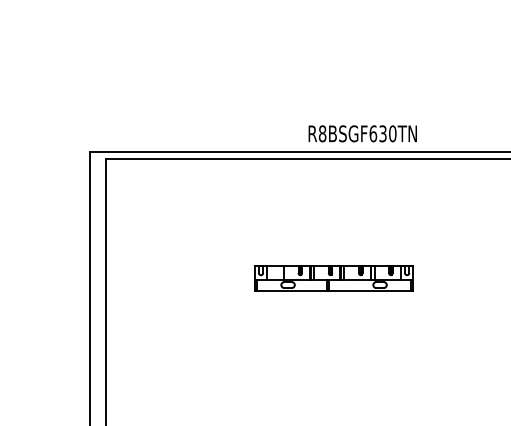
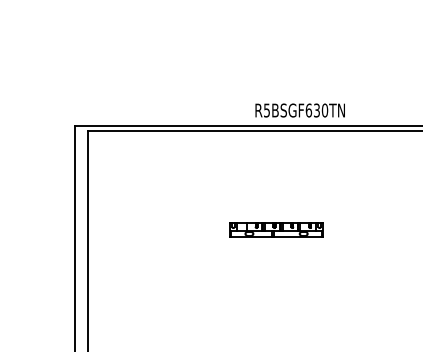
text: (322, 133) -> (266, 110), R8BSGF630TN -> R5BSGF630TN
part: (334, 277) -> (276, 229), size x0.71

